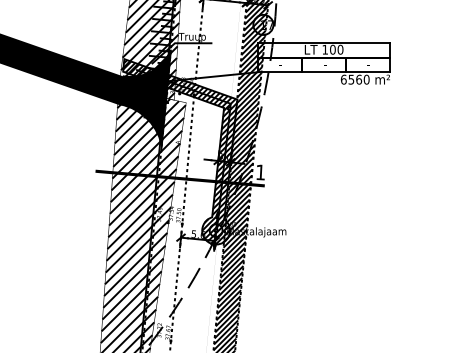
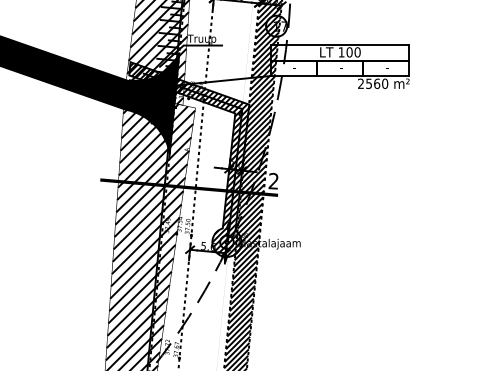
text: (344, 79) -> (361, 83), 6560 -> 2560
text: (260, 171) -> (273, 180), 1 -> 2

